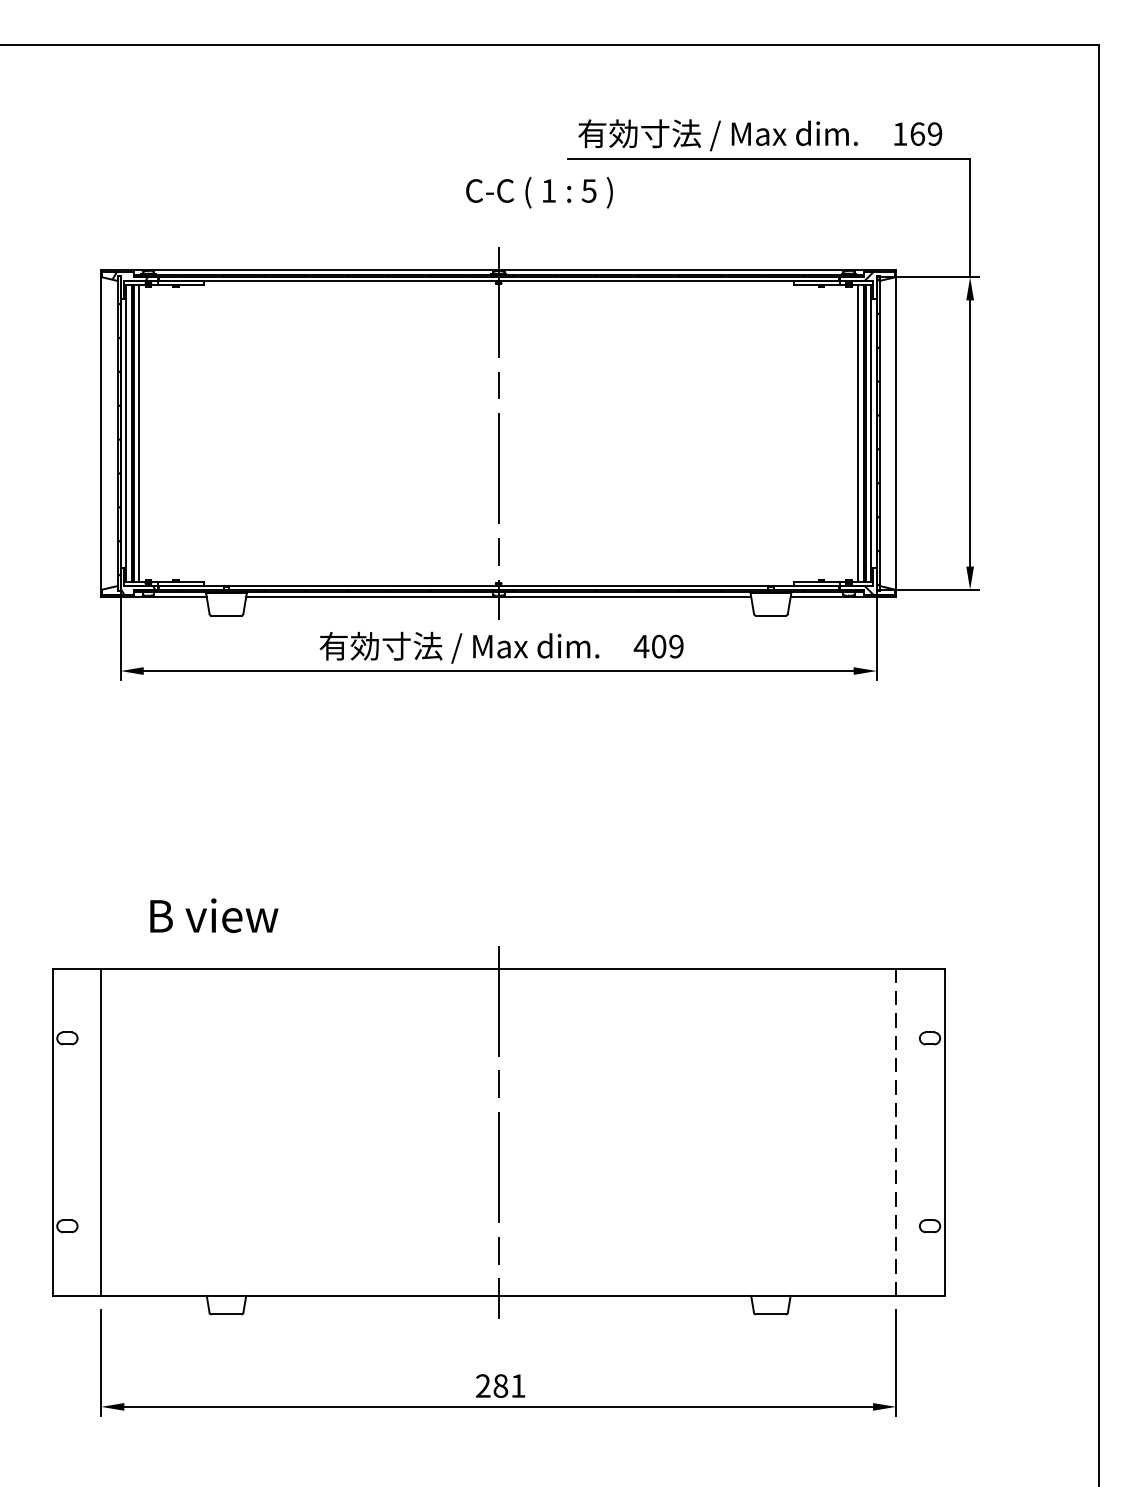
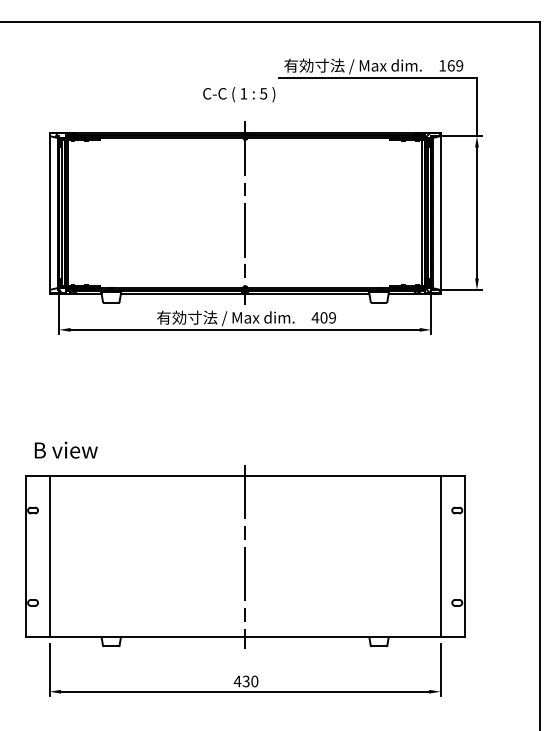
text: (540, 192) -> (239, 94), moved
text: (212, 914) -> (65, 449), moved
line: (895, 1131) -> (440, 556), dashed -> solid
text: (499, 1386) -> (245, 681), 281 -> 430

